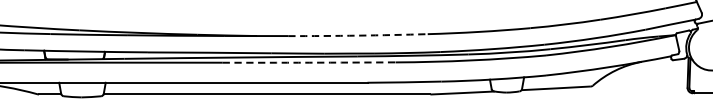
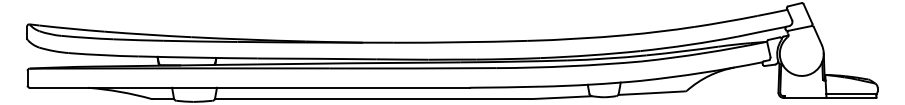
arc: (358, 35) -> (460, 42), dashed -> solid
arc: (309, 62) -> (413, 68), dashed -> solid

